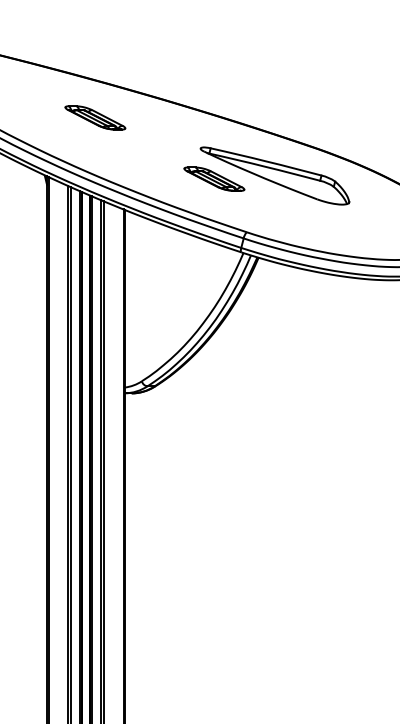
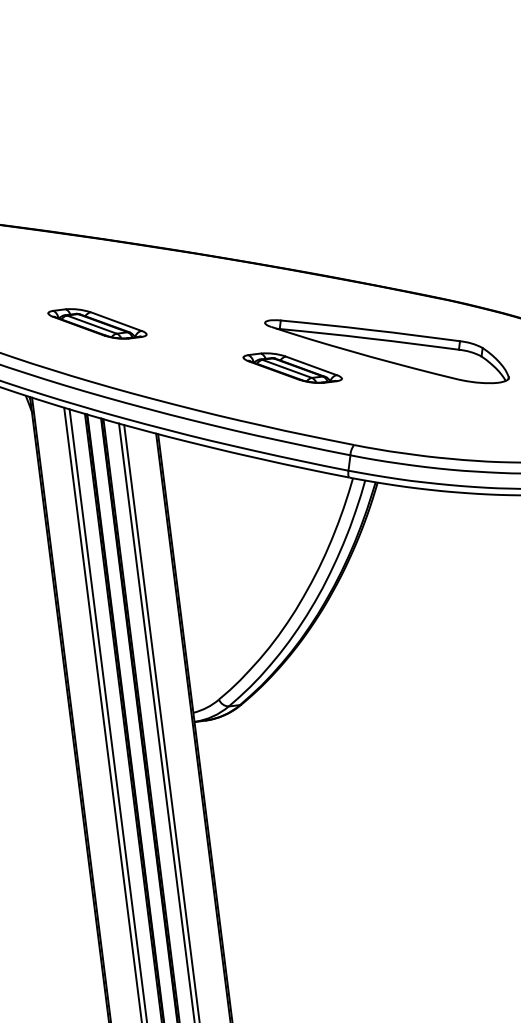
part: (95, 117) -> (97, 323), moved

